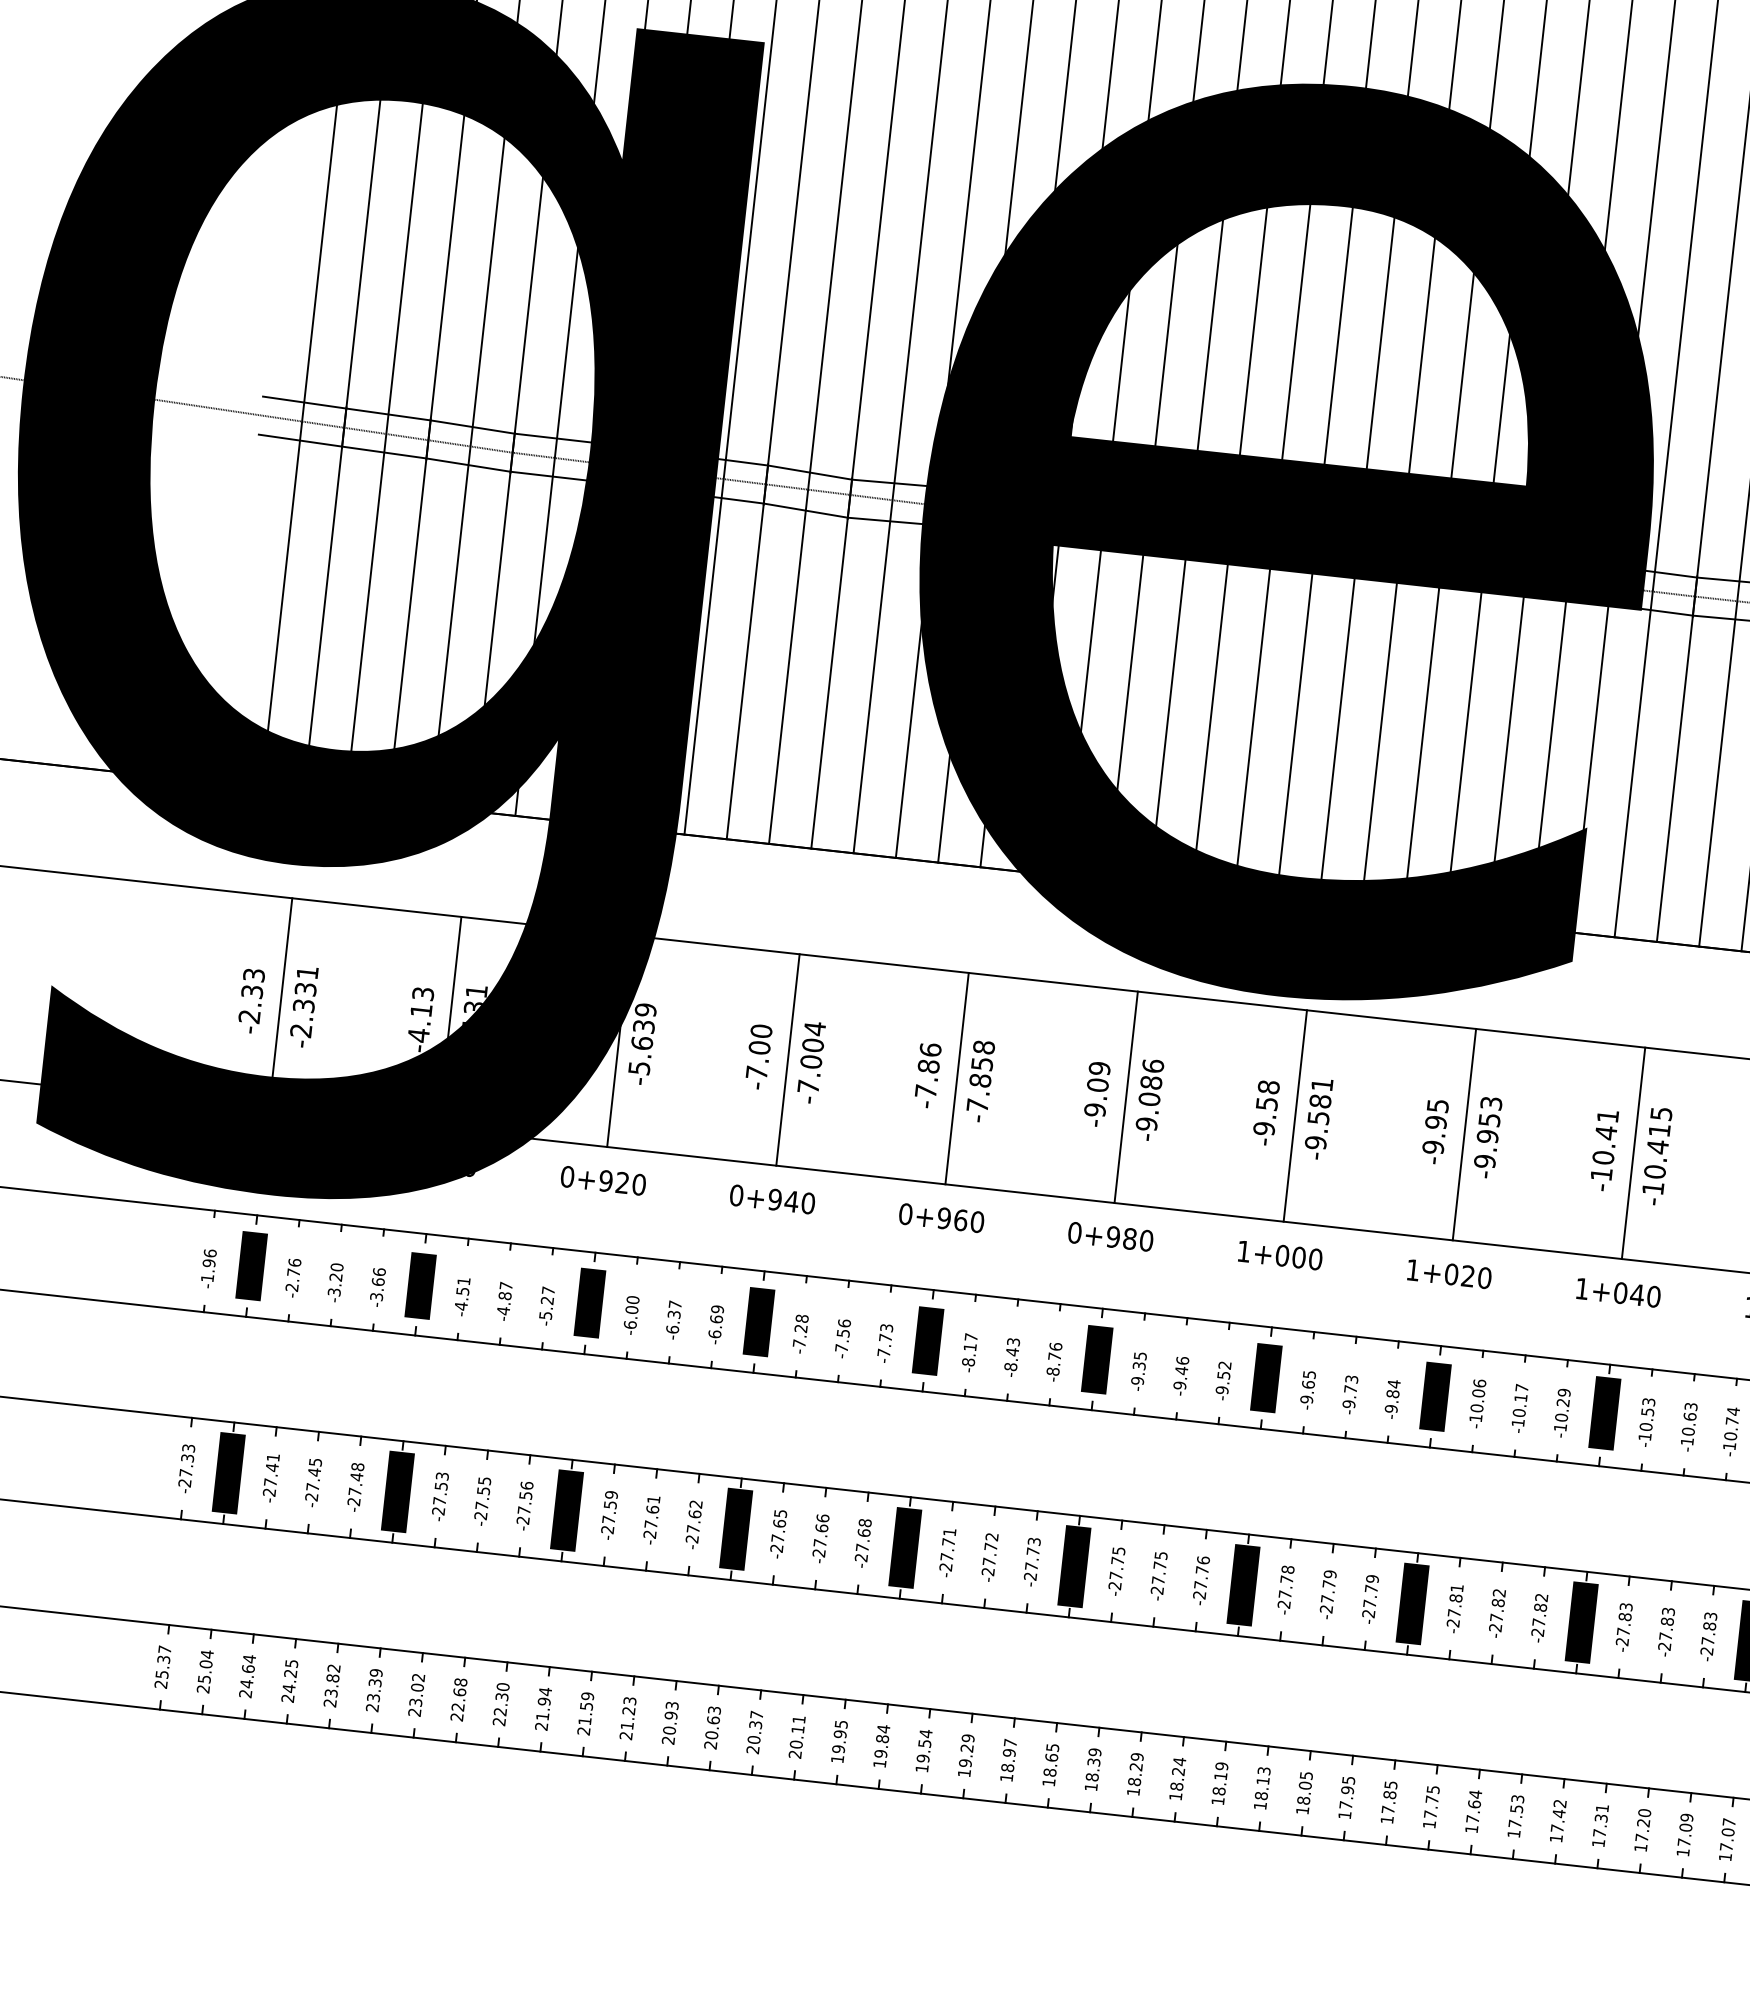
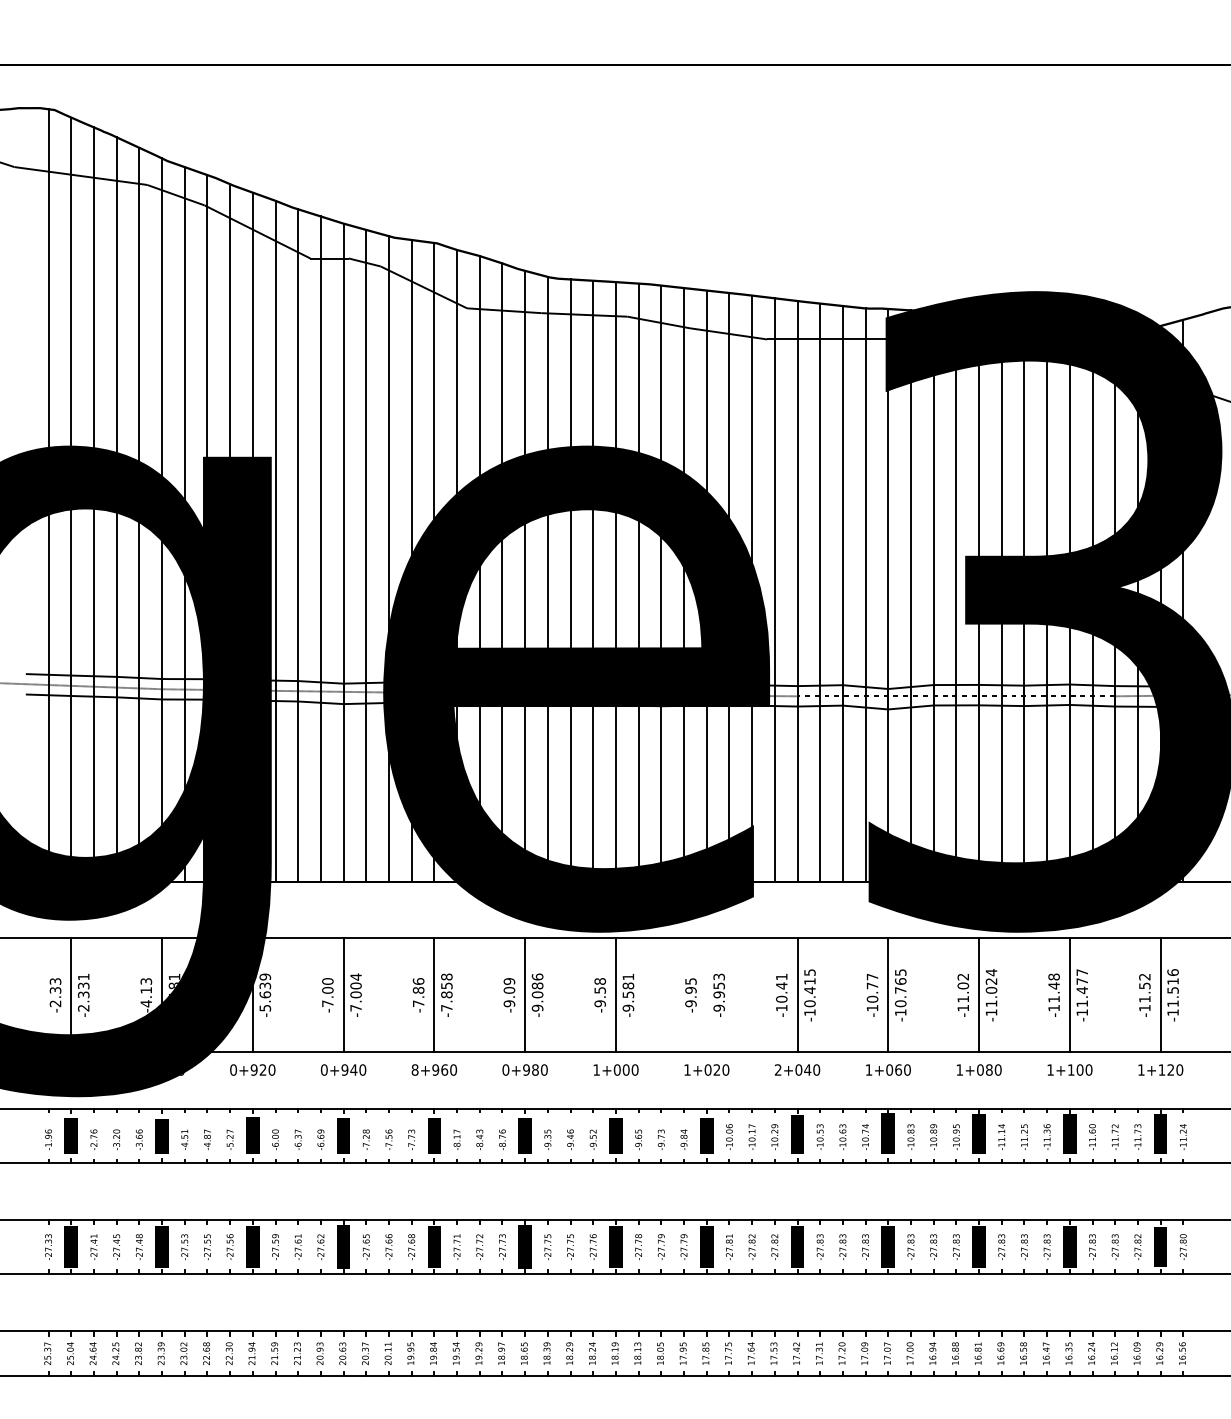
text: (473, 1006) -> (173, 985), -4.131 -> -4.181
line: (1464, 1133) -> (706, 994), removed
text: (904, 1213) -> (414, 1069), 0+960 -> 8+960
text: (1581, 1287) -> (777, 1069), 1+040 -> 2+040

